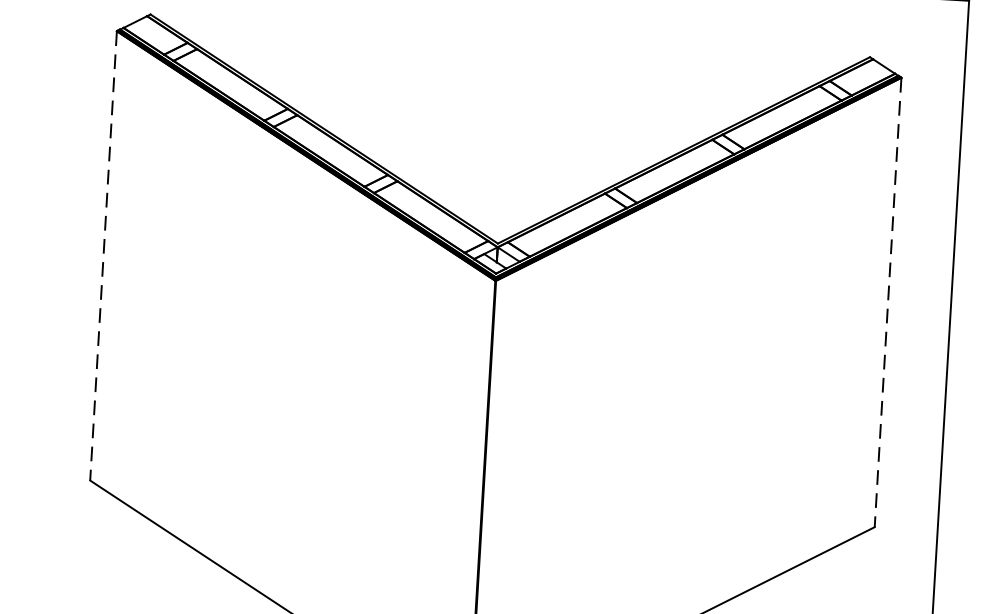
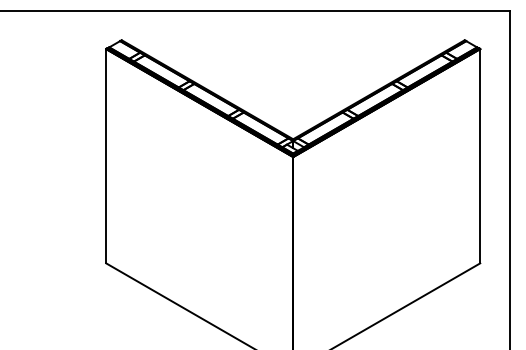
line: (104, 256) -> (106, 156), dashed -> solid
line: (888, 303) -> (480, 156), dashed -> solid

